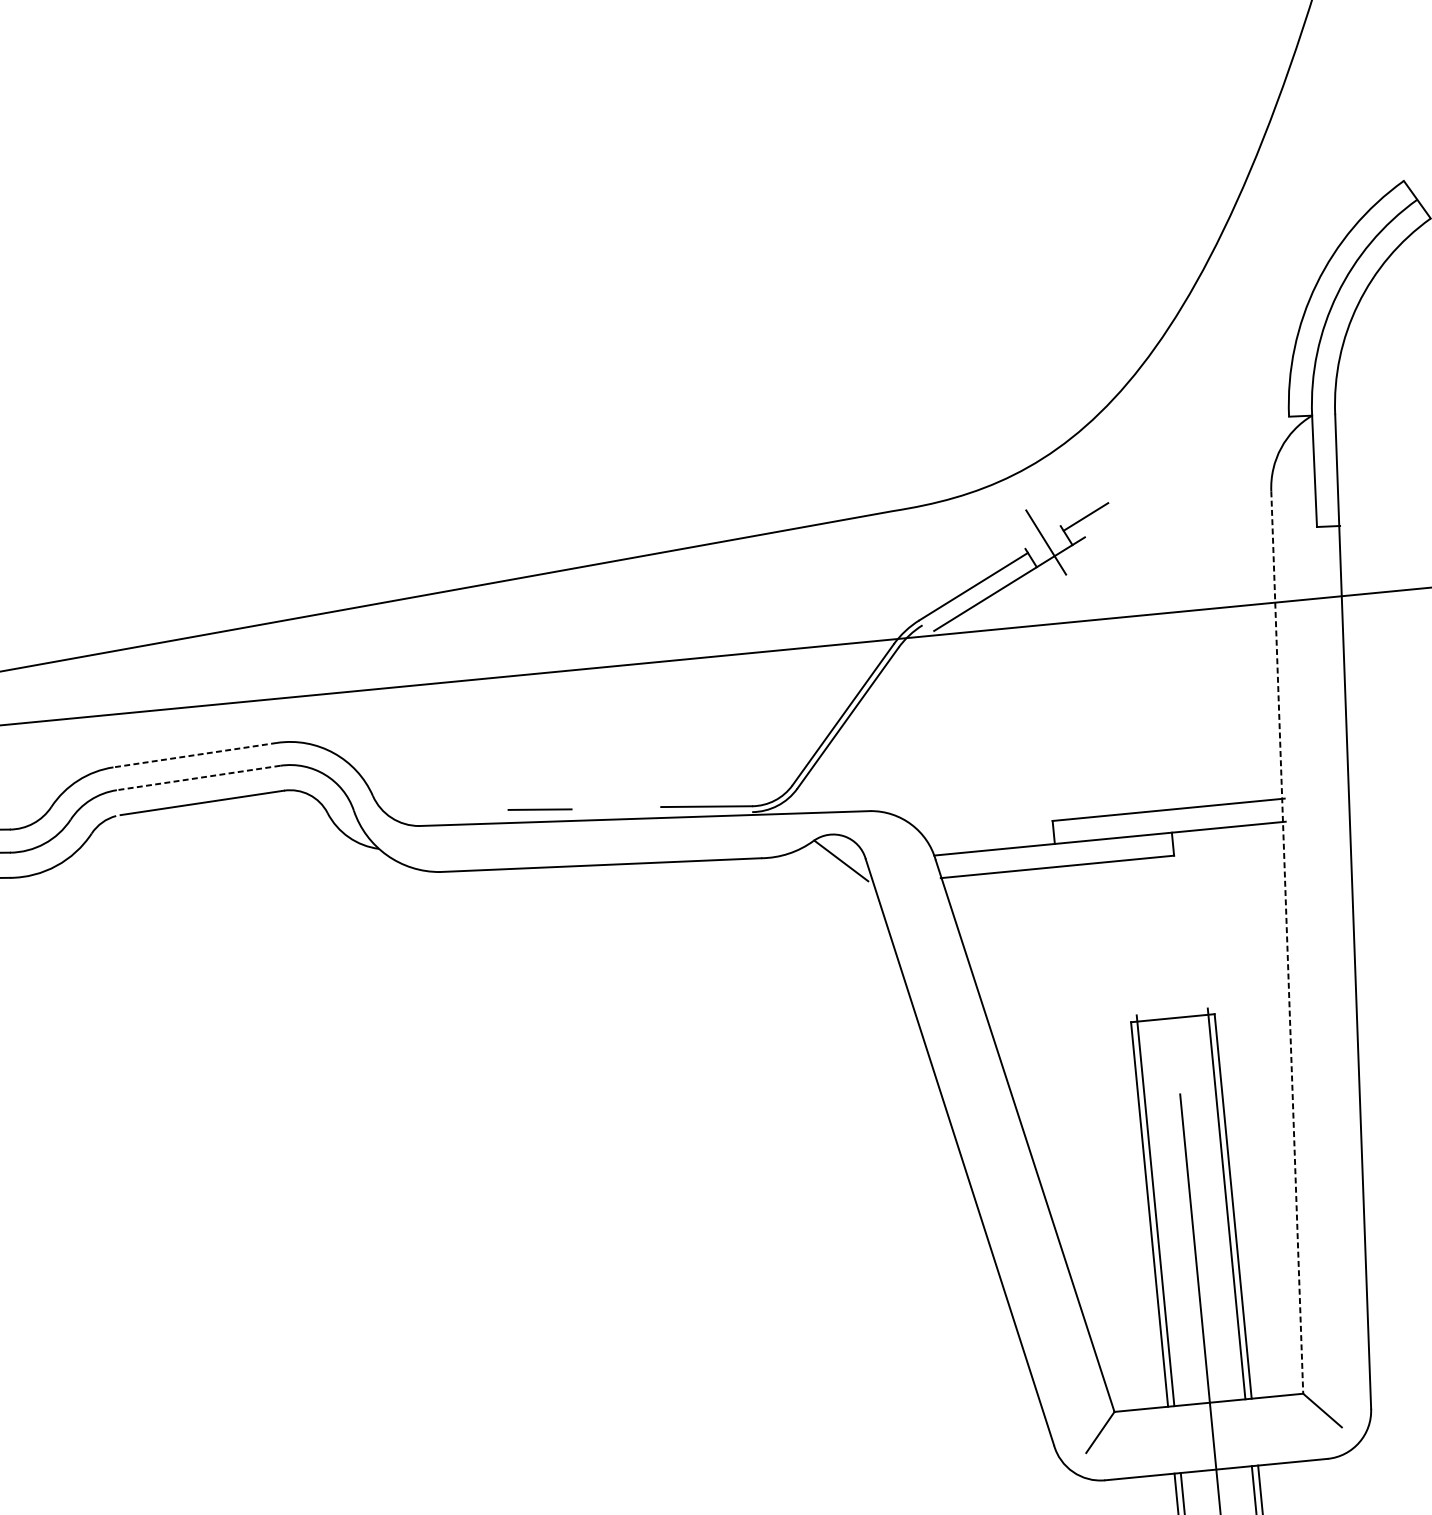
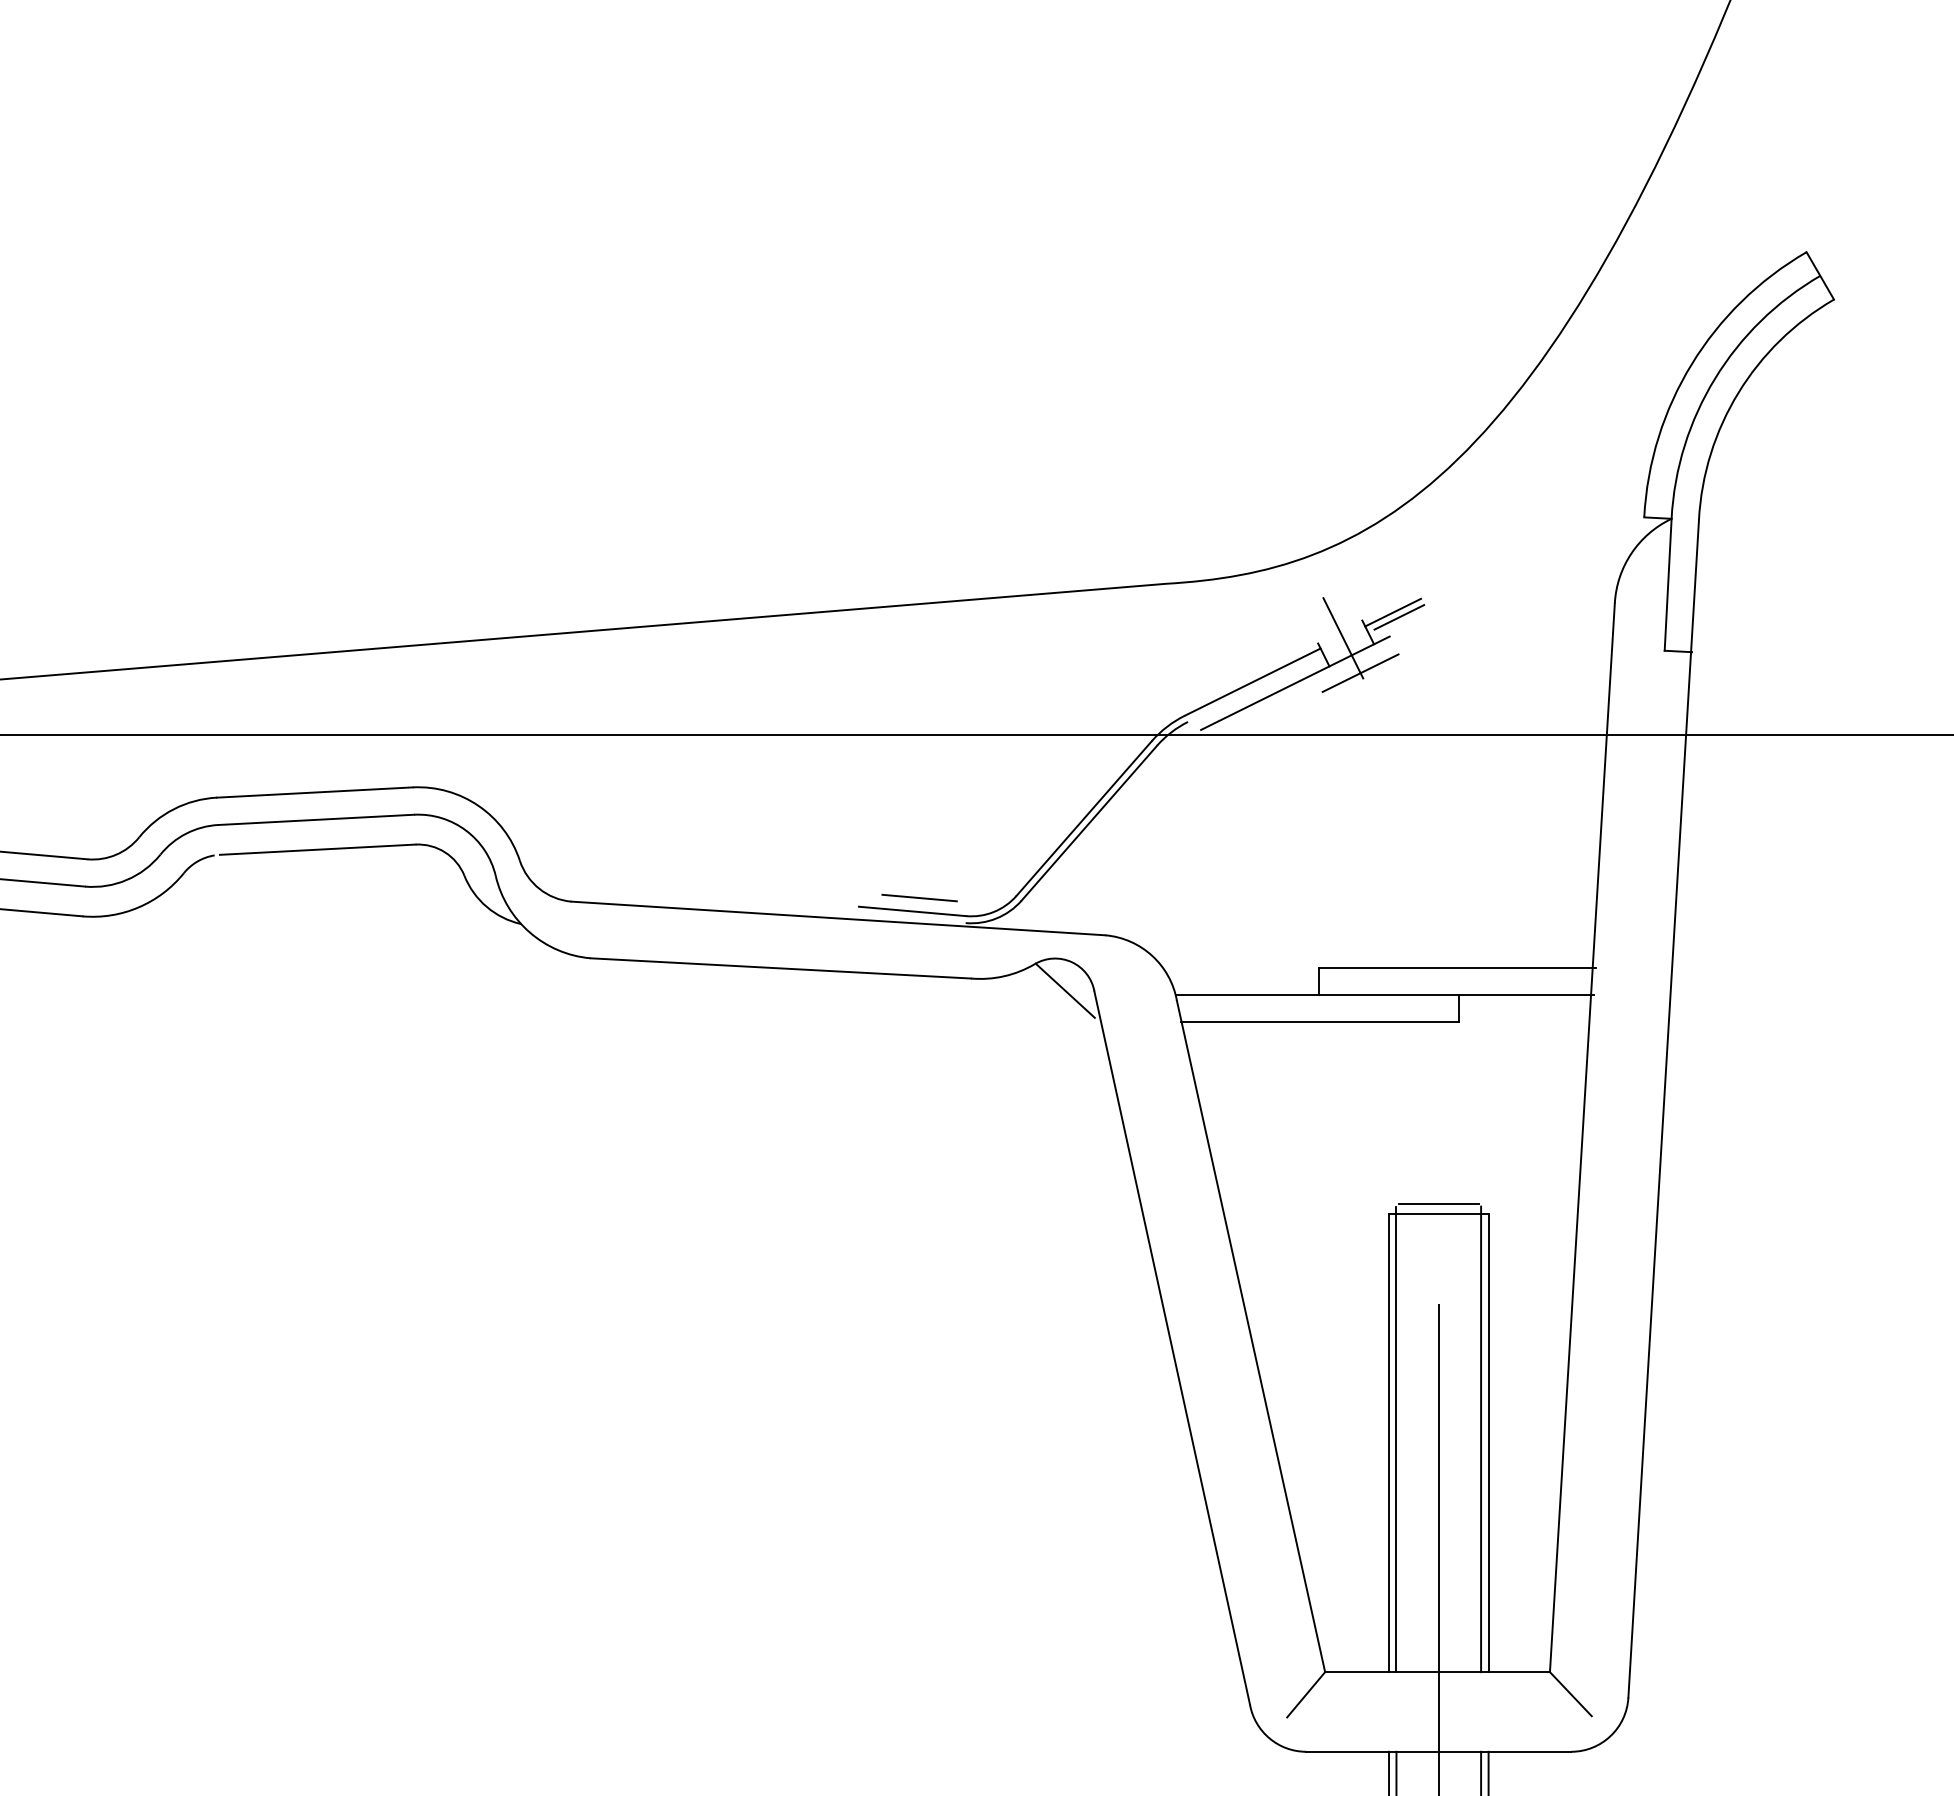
line: (1091, 520) -> (1399, 617), added
line: (1063, 569) -> (1360, 672), added
line: (194, 755) -> (314, 792), dashed -> solid
line: (198, 777) -> (316, 819), dashed -> solid
line: (539, 809) -> (919, 897), moved
line: (1287, 943) -> (1582, 1138), dashed -> solid
line: (1171, 1010) -> (1438, 1204), added

